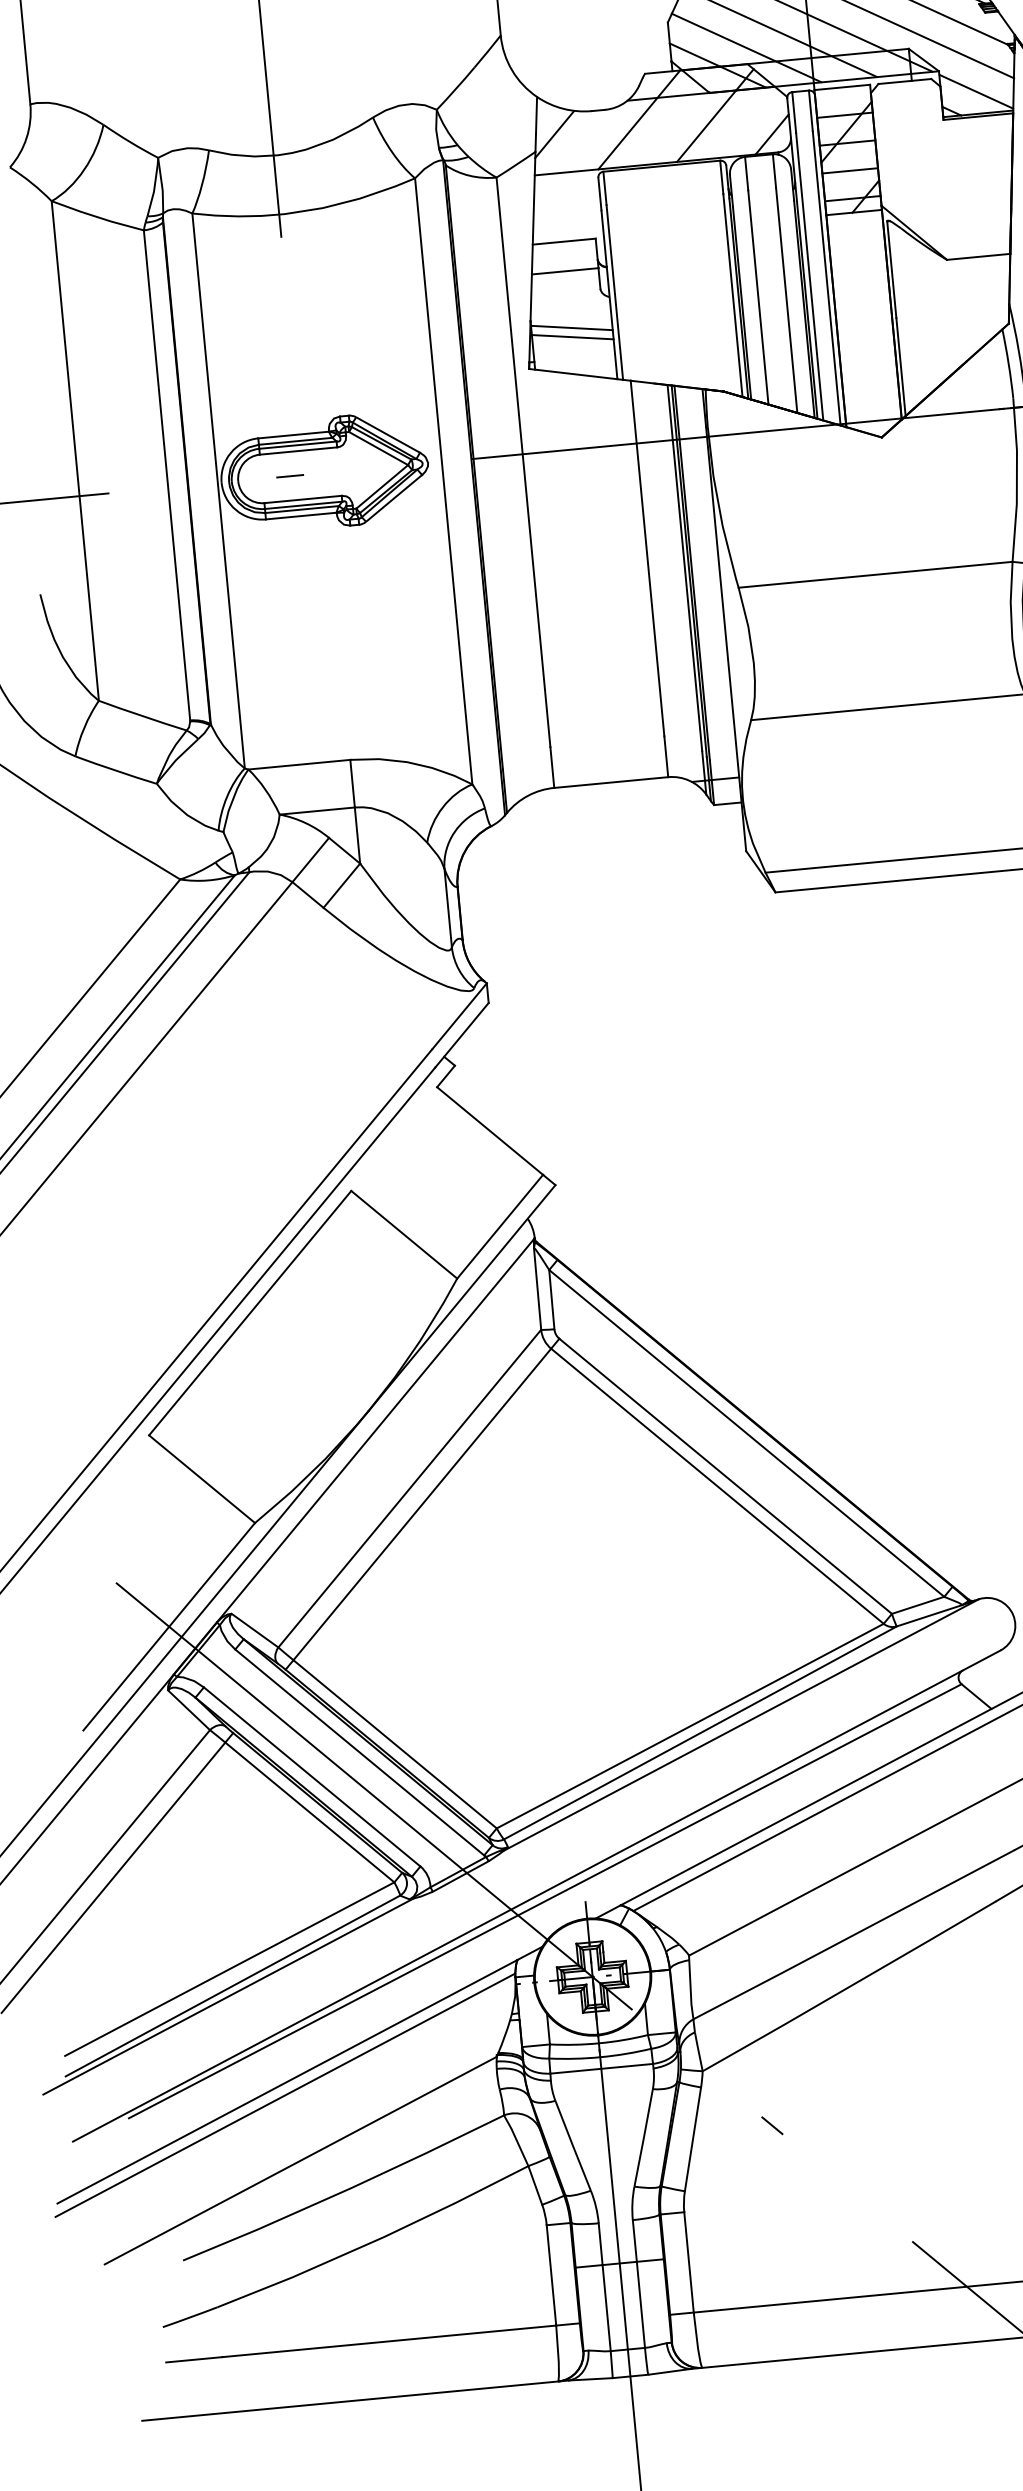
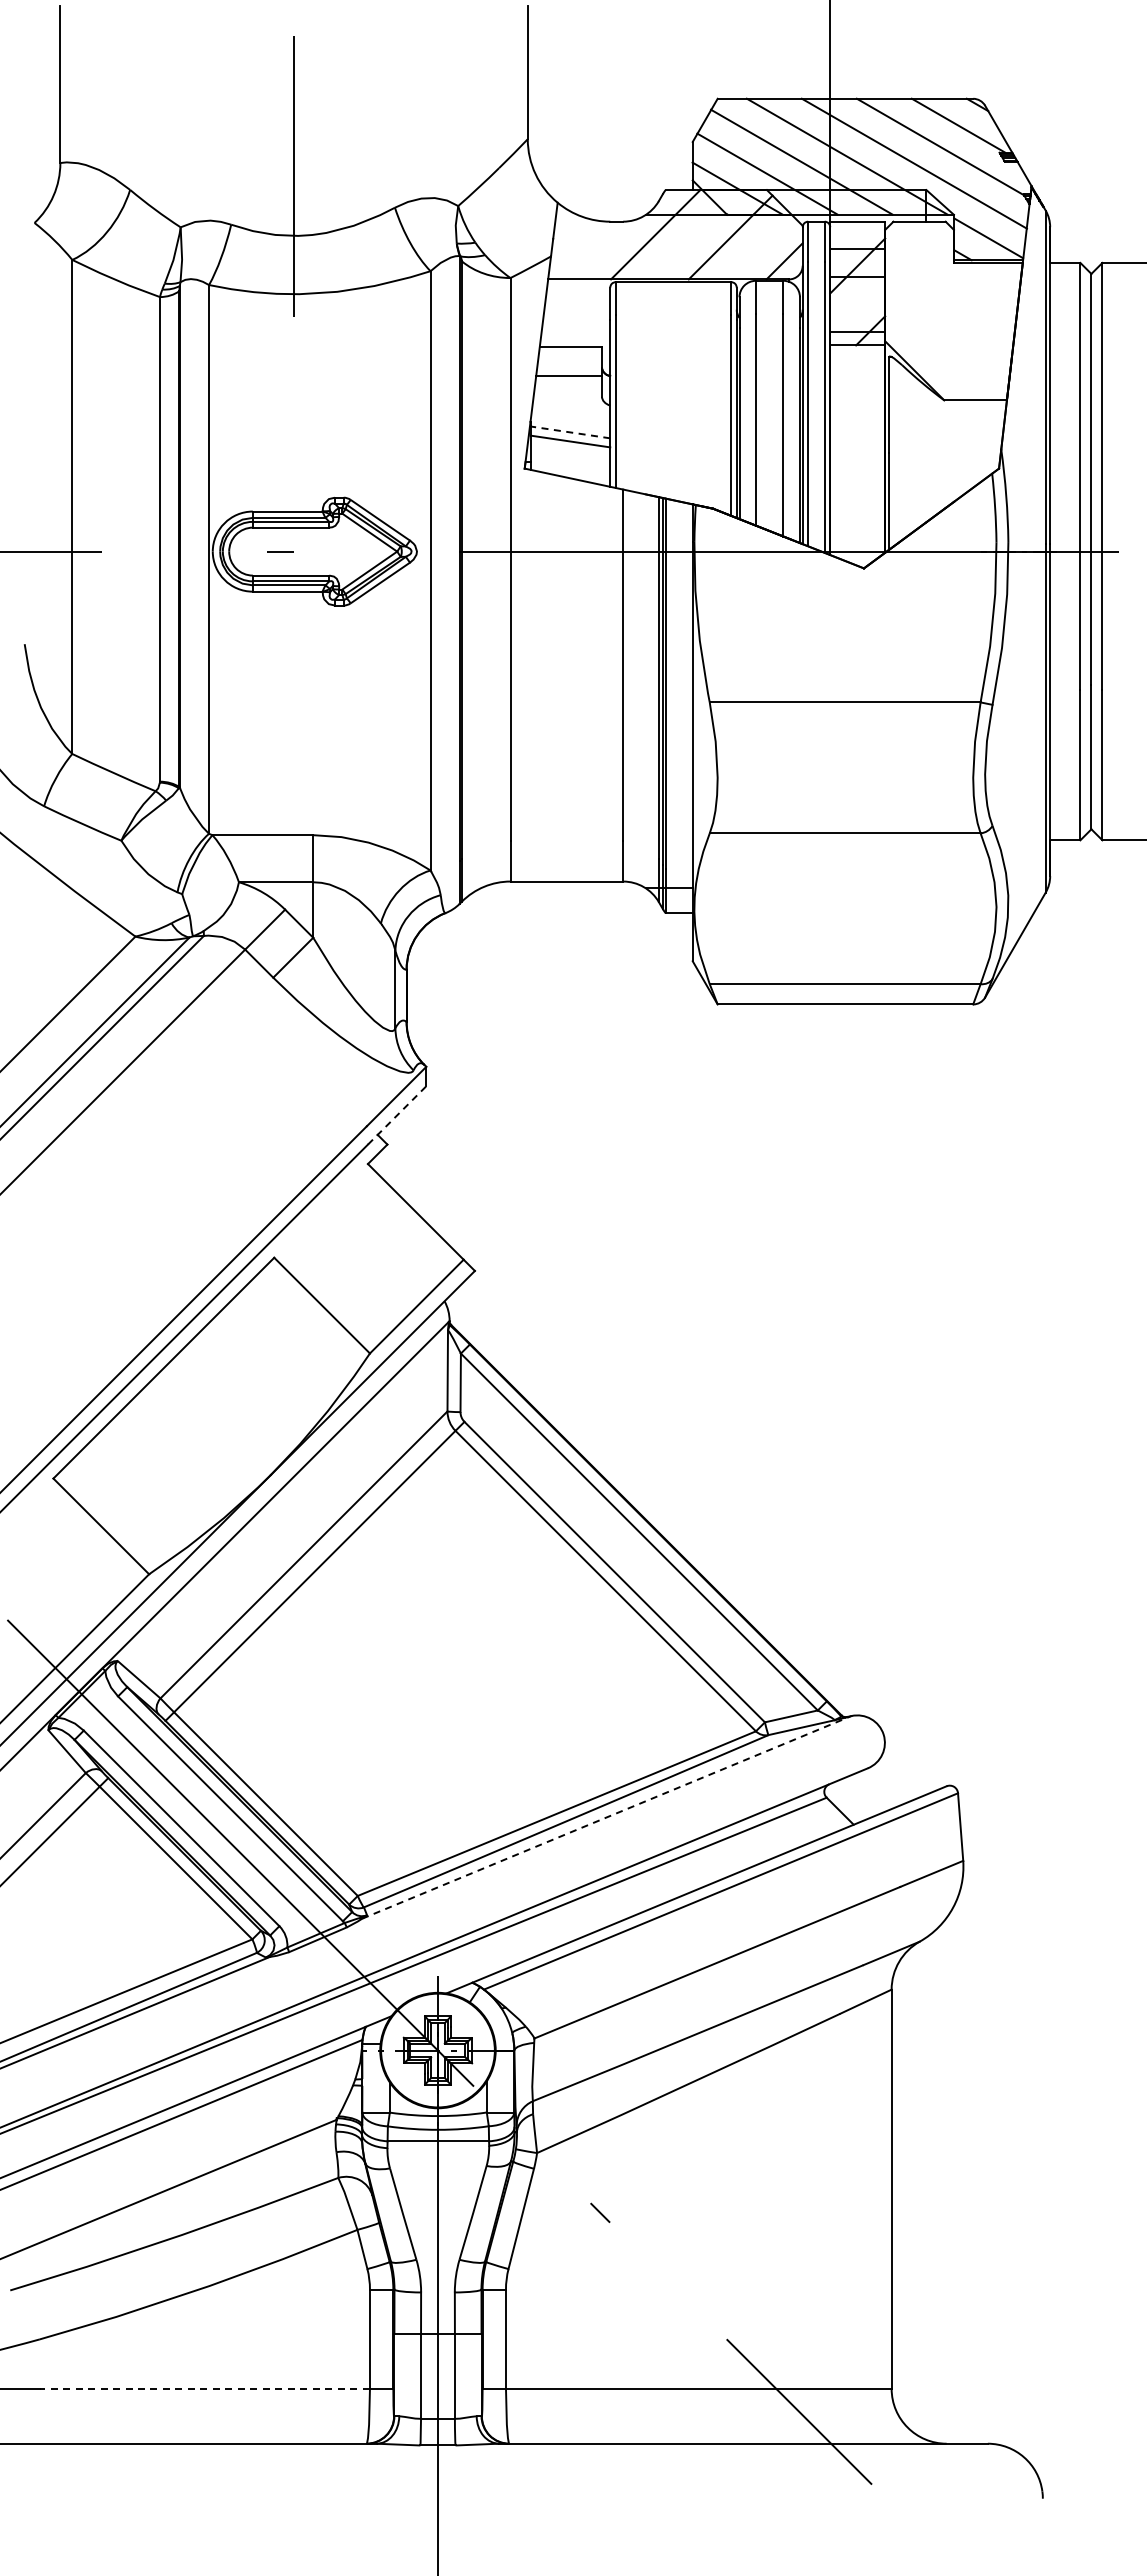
line: (554, 134) -> (571, 241), removed
line: (850, 171) -> (857, 304), removed
line: (570, 328) -> (569, 432), solid -> dashed
line: (462, 1035) -> (397, 1115), solid -> dashed
line: (740, 1725) -> (606, 1817), solid -> dashed
line: (388, 2341) -> (204, 2388), solid -> dashed

